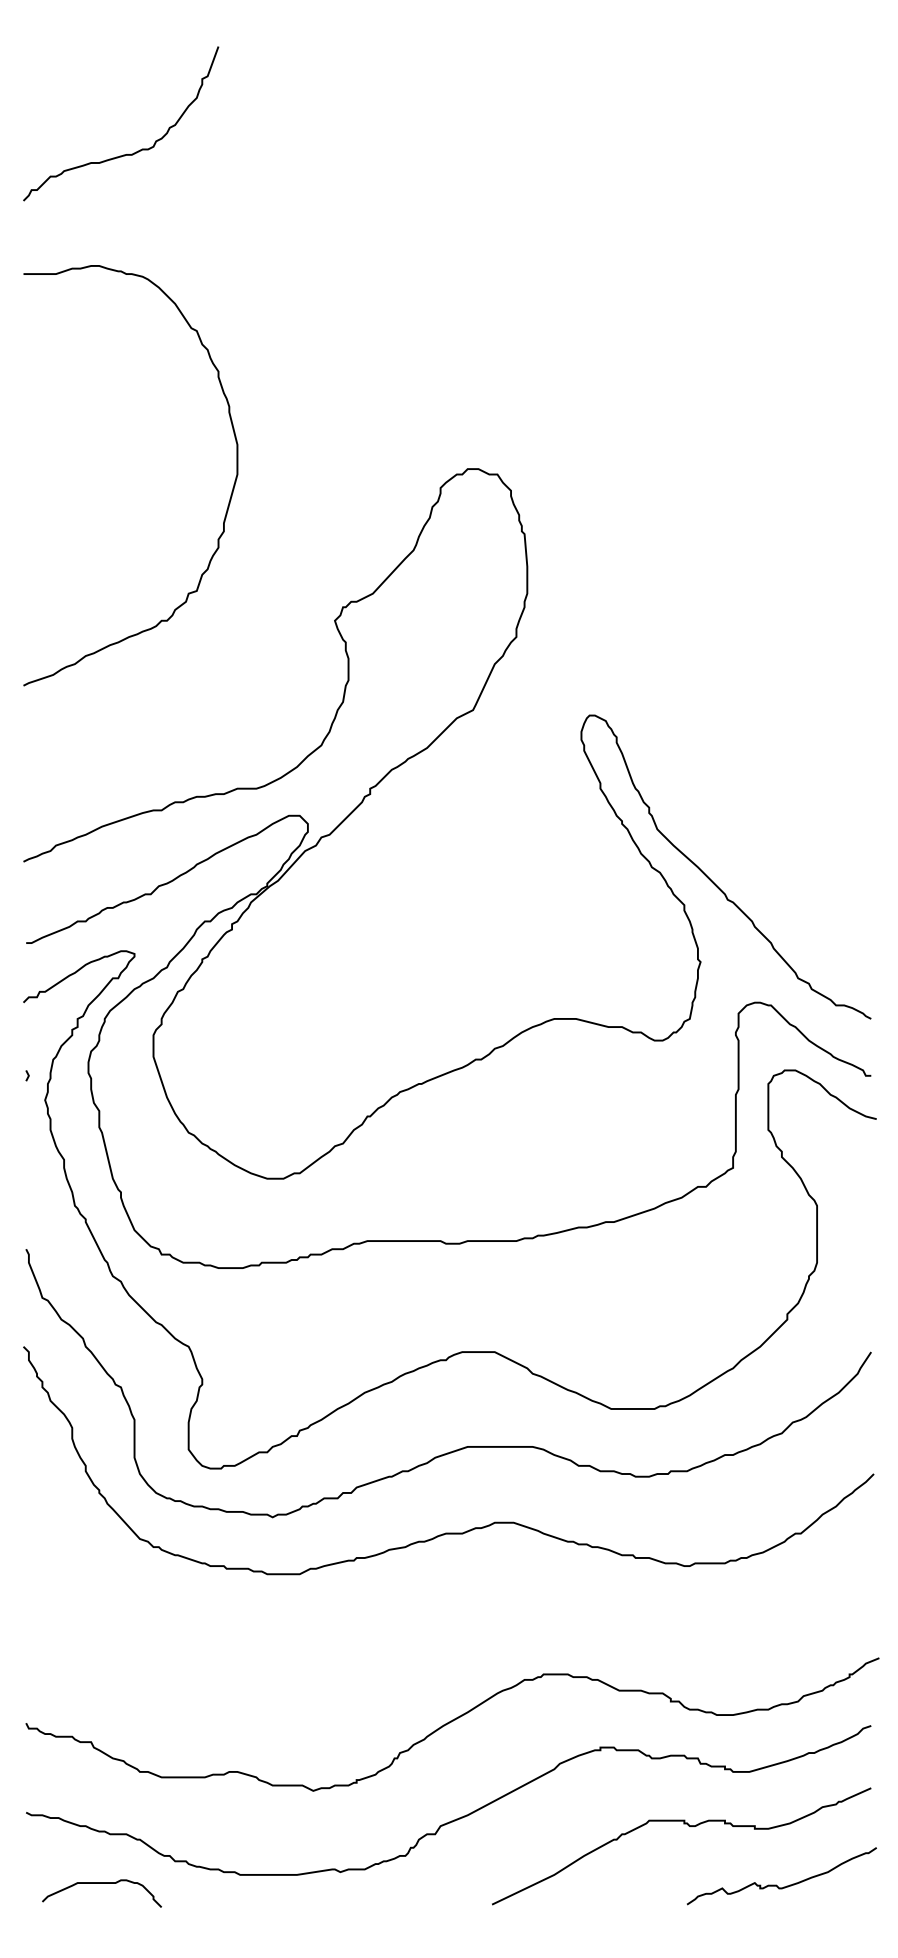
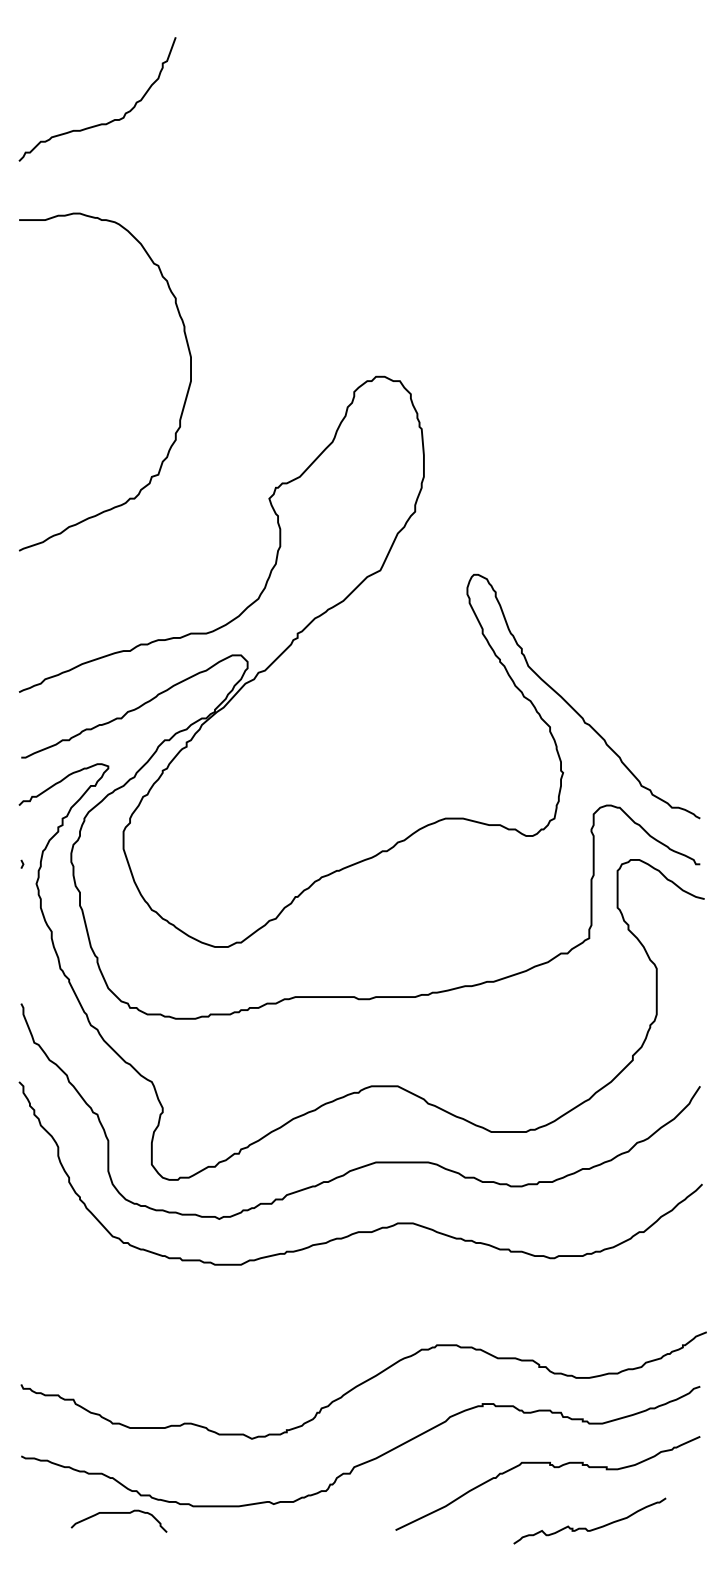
curve: (101, 1883) -> (118, 1513), moved
curve: (776, 1884) -> (585, 1527), moved

